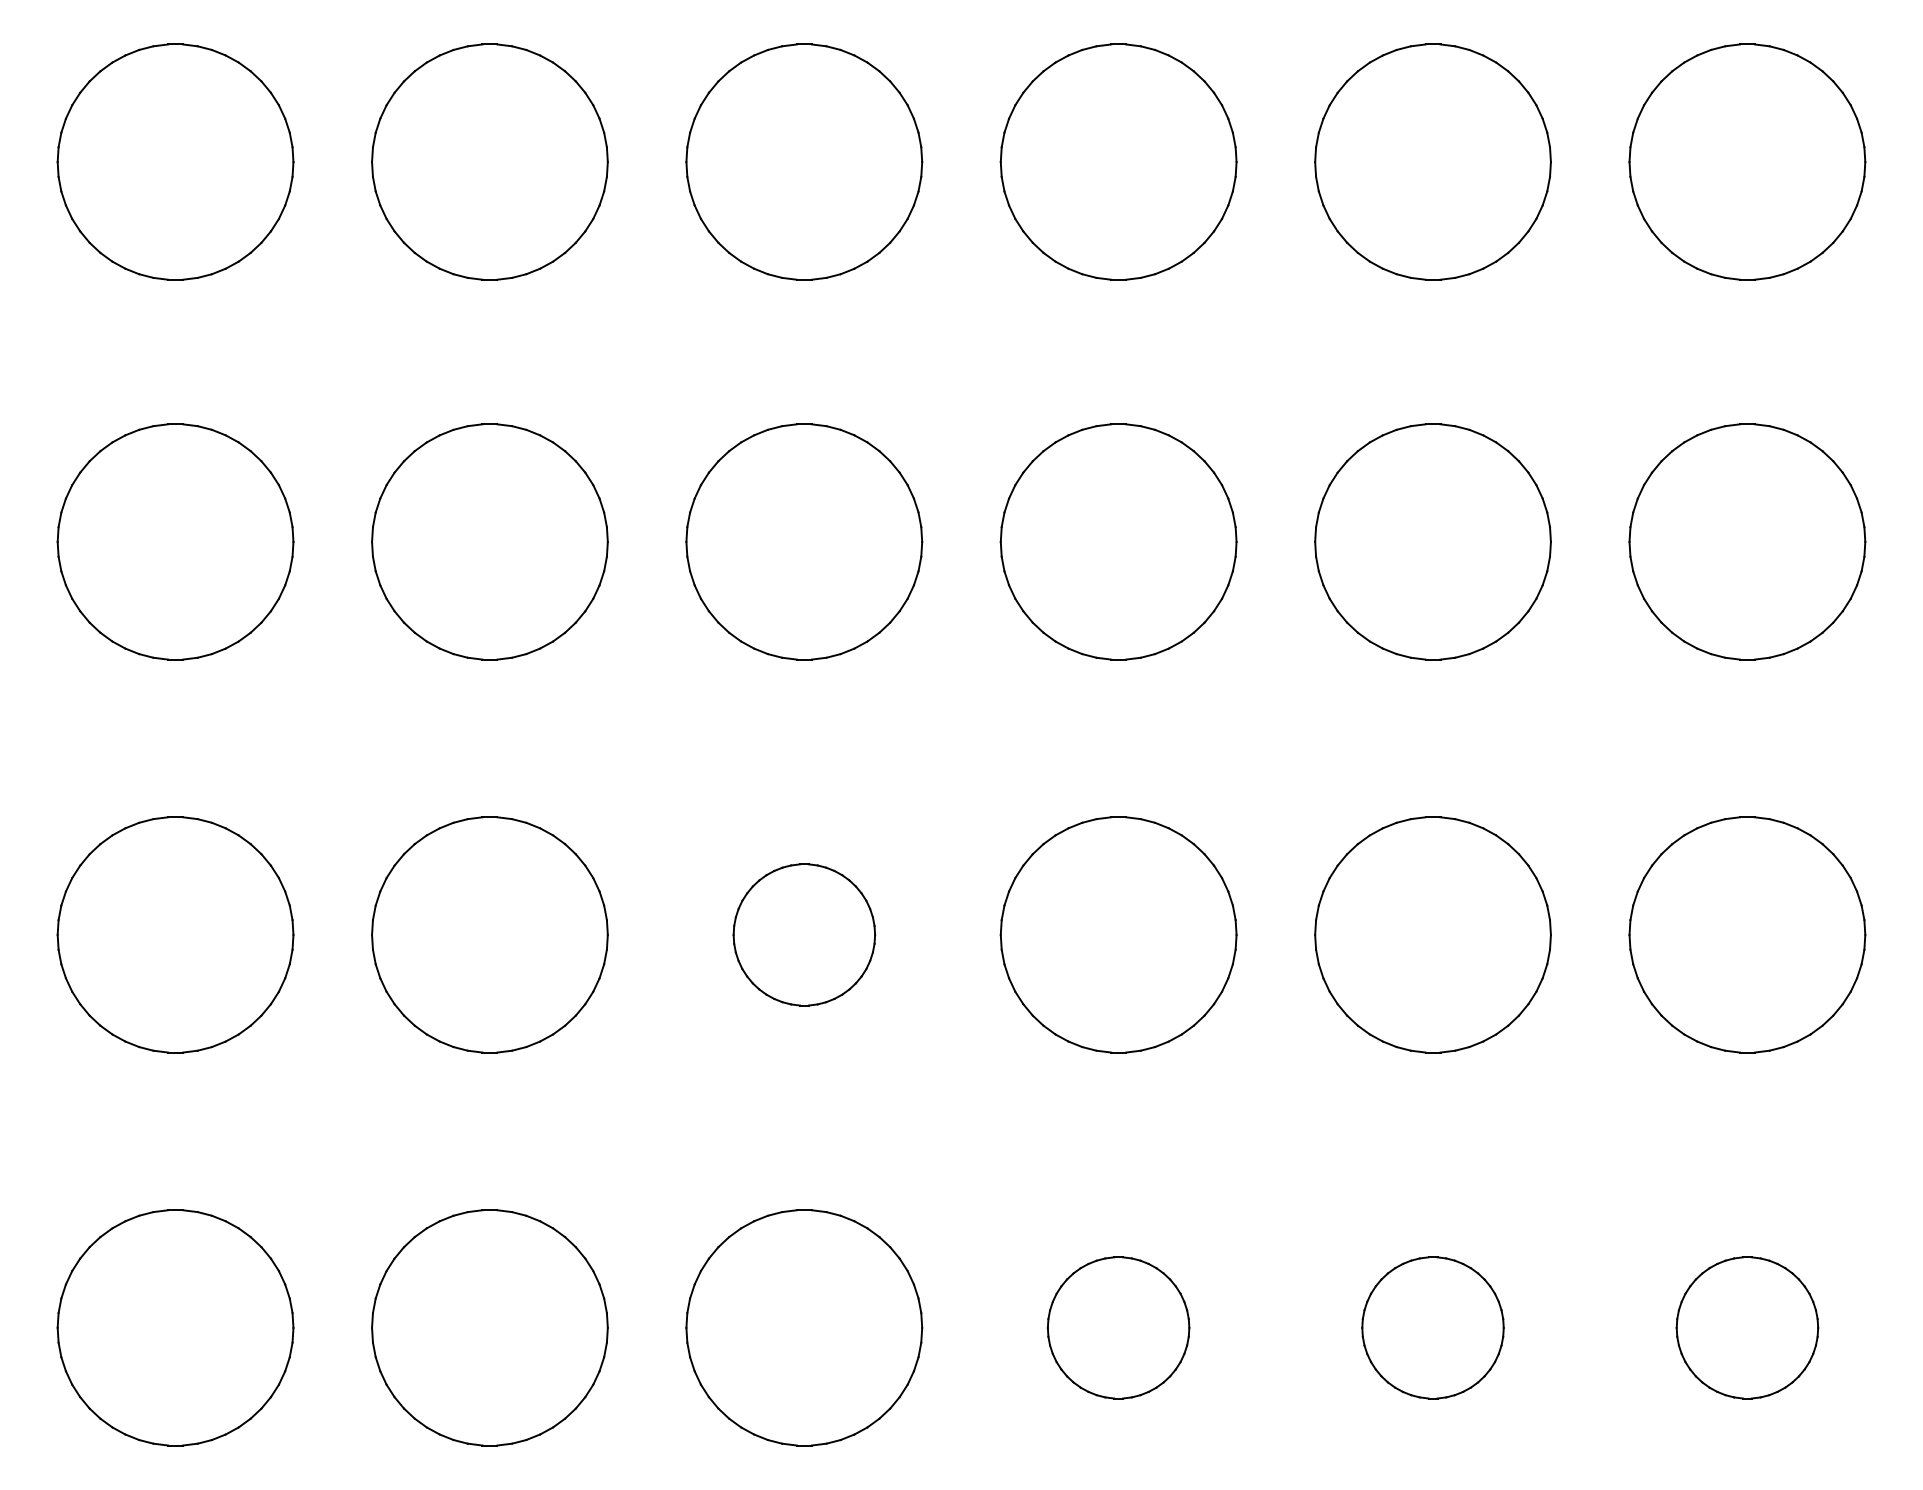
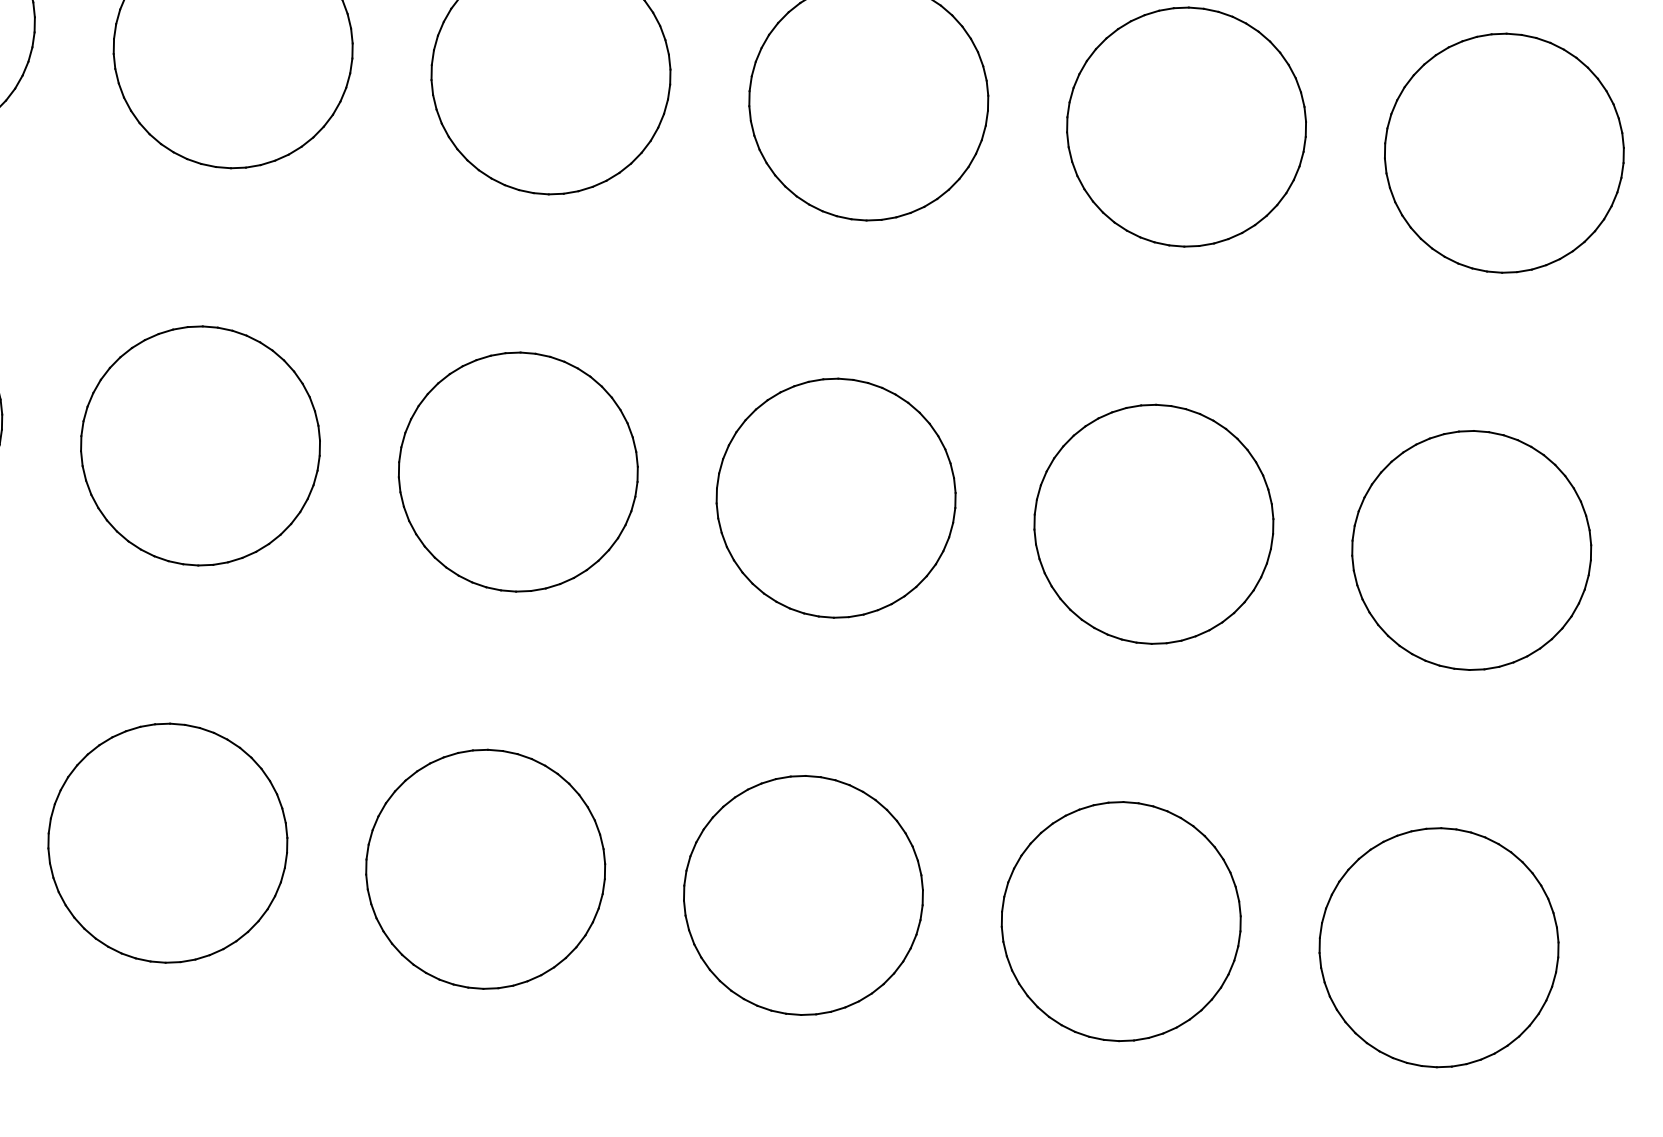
part: (804, 934) -> (518, 471), size x1.67
part: (1118, 1327) -> (803, 895), size x1.67
part: (1432, 1327) -> (1120, 921), size x1.67
part: (1747, 1327) -> (1439, 947), size x1.67

